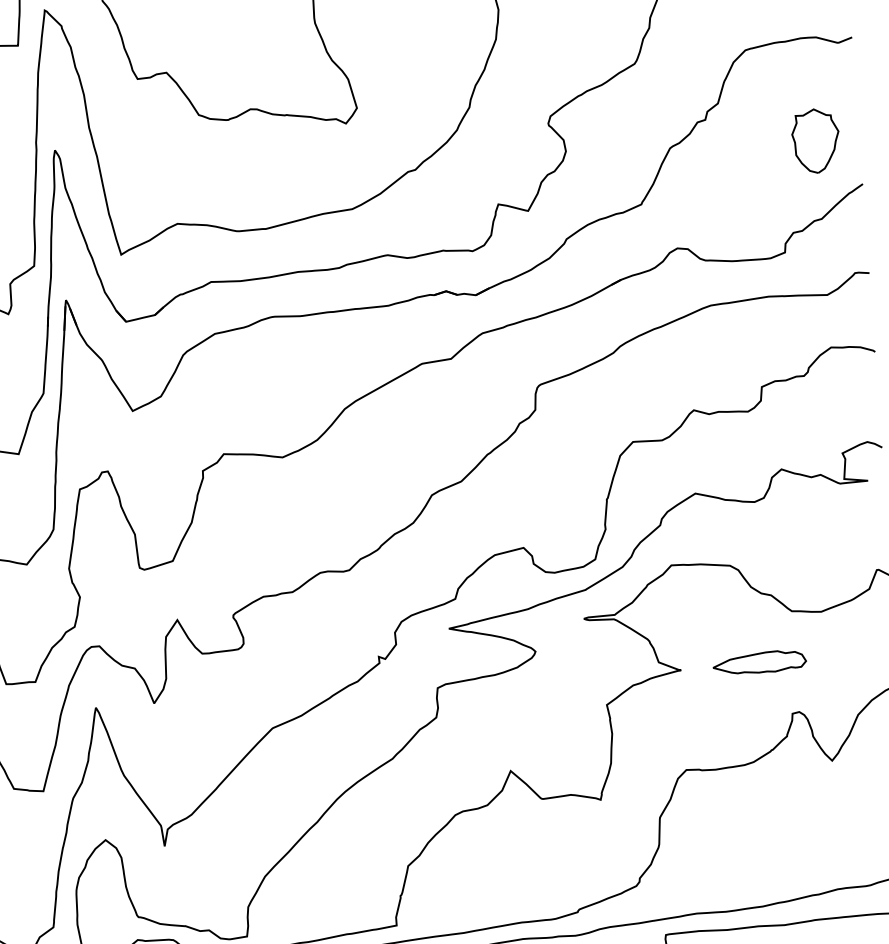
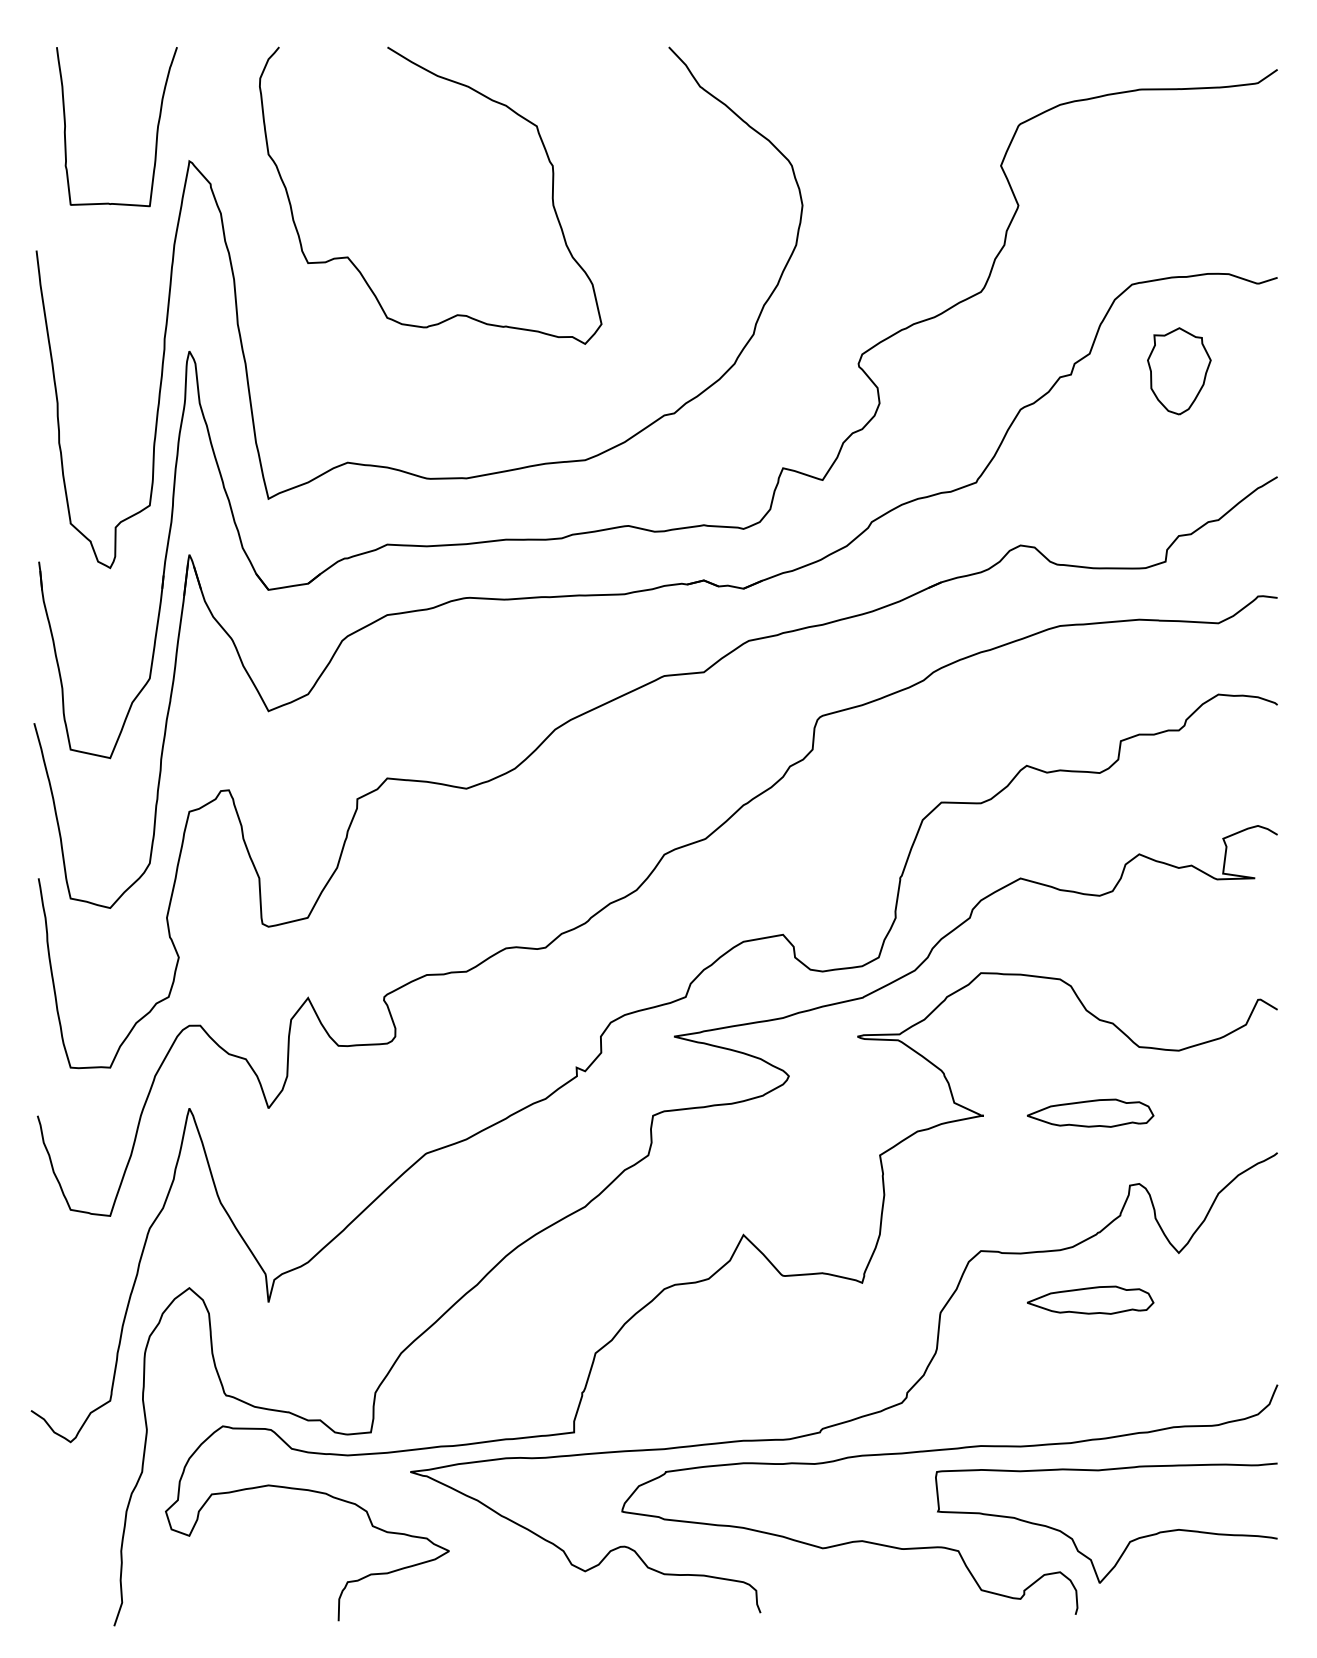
part: (816, 141) -> (1179, 371), moved
part: (769, 799) -> (1090, 1299), added

